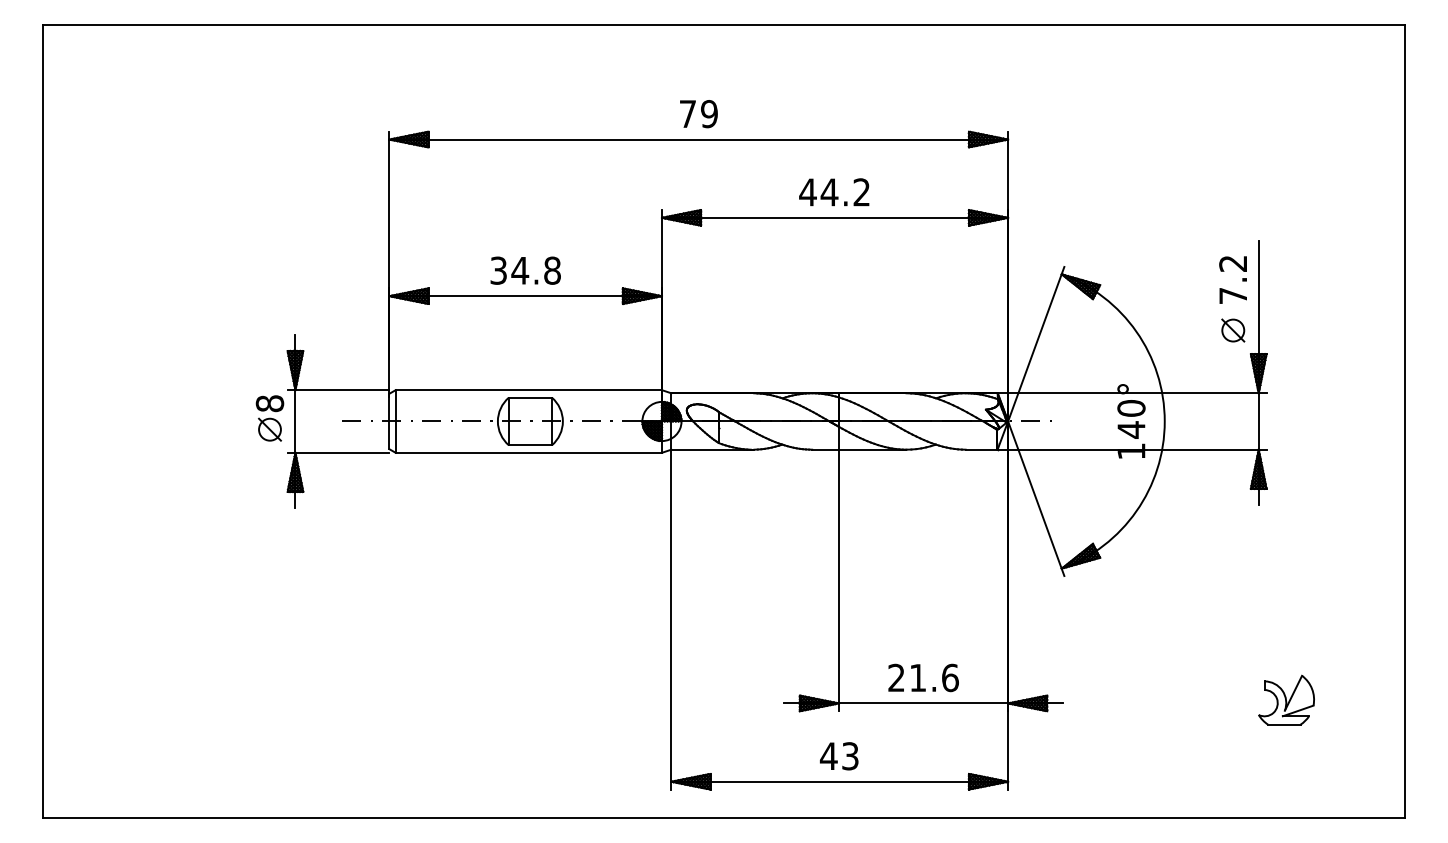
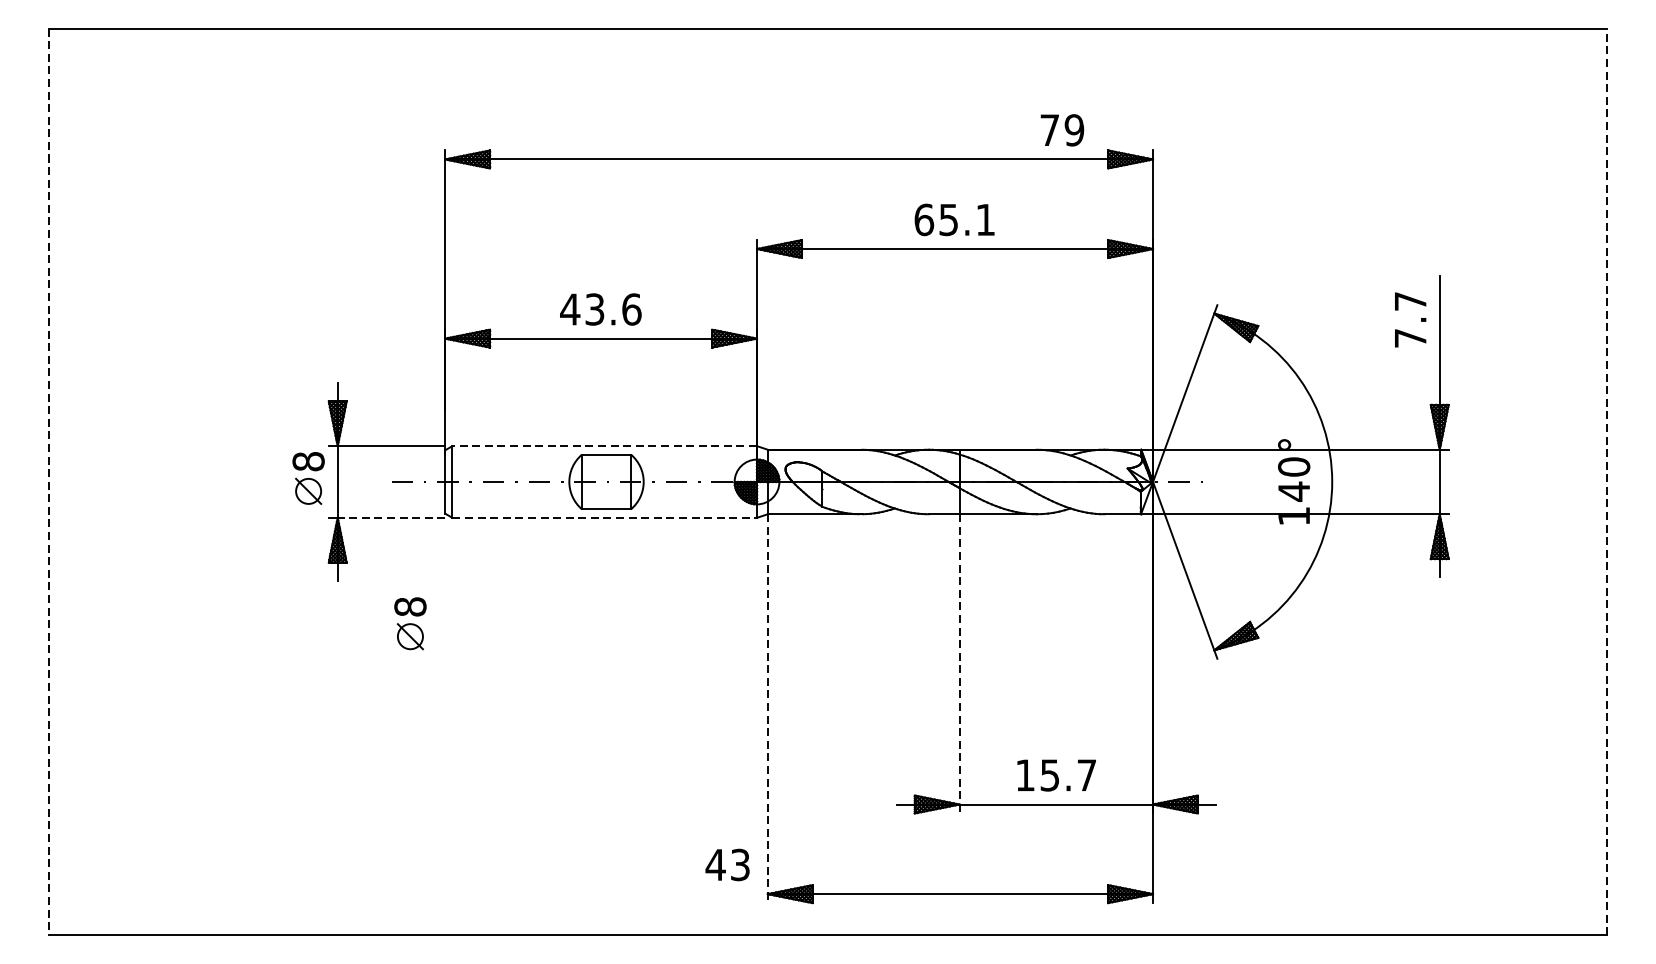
text: (698, 114) -> (1061, 130), moved
text: (834, 192) -> (954, 220), 44.2 -> 65.1
text: (1232, 263) -> (1409, 301), 7.2 -> 7.7
text: (525, 270) -> (600, 309), 34.8 -> 43.6
part: (1233, 330) -> (1410, 377), removed
line: (528, 390) -> (604, 446), solid -> dashed
line: (43, 421) -> (49, 482), solid -> dashed
line: (1404, 421) -> (1606, 482), solid -> dashed
line: (342, 452) -> (391, 517), solid -> dashed
line: (529, 452) -> (605, 517), solid -> dashed
part: (358, 545) -> (409, 623), added
line: (838, 580) -> (958, 663), solid -> dashed
line: (671, 619) -> (767, 708), solid -> dashed
text: (923, 677) -> (1056, 774), 21.6 -> 15.7
part: (1286, 699) -> (1471, 800), removed
text: (839, 756) -> (727, 865), moved

